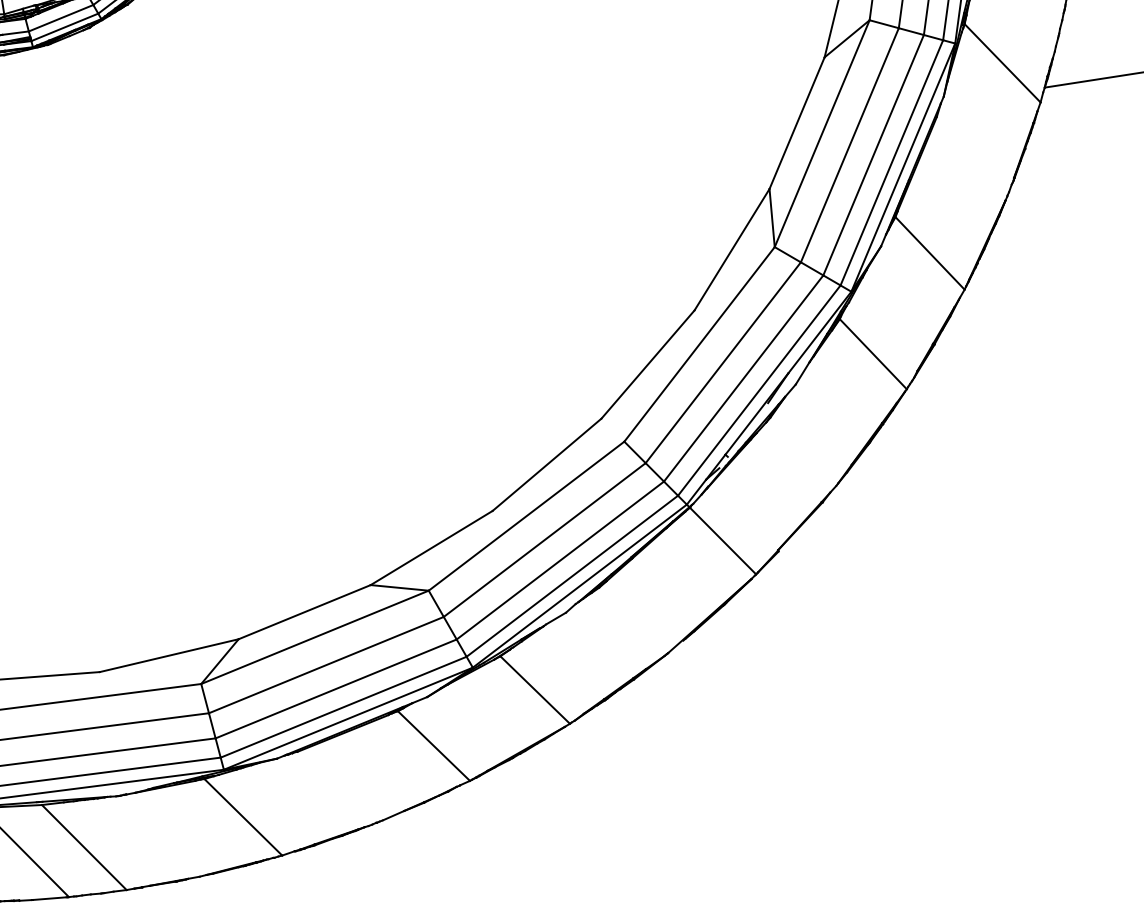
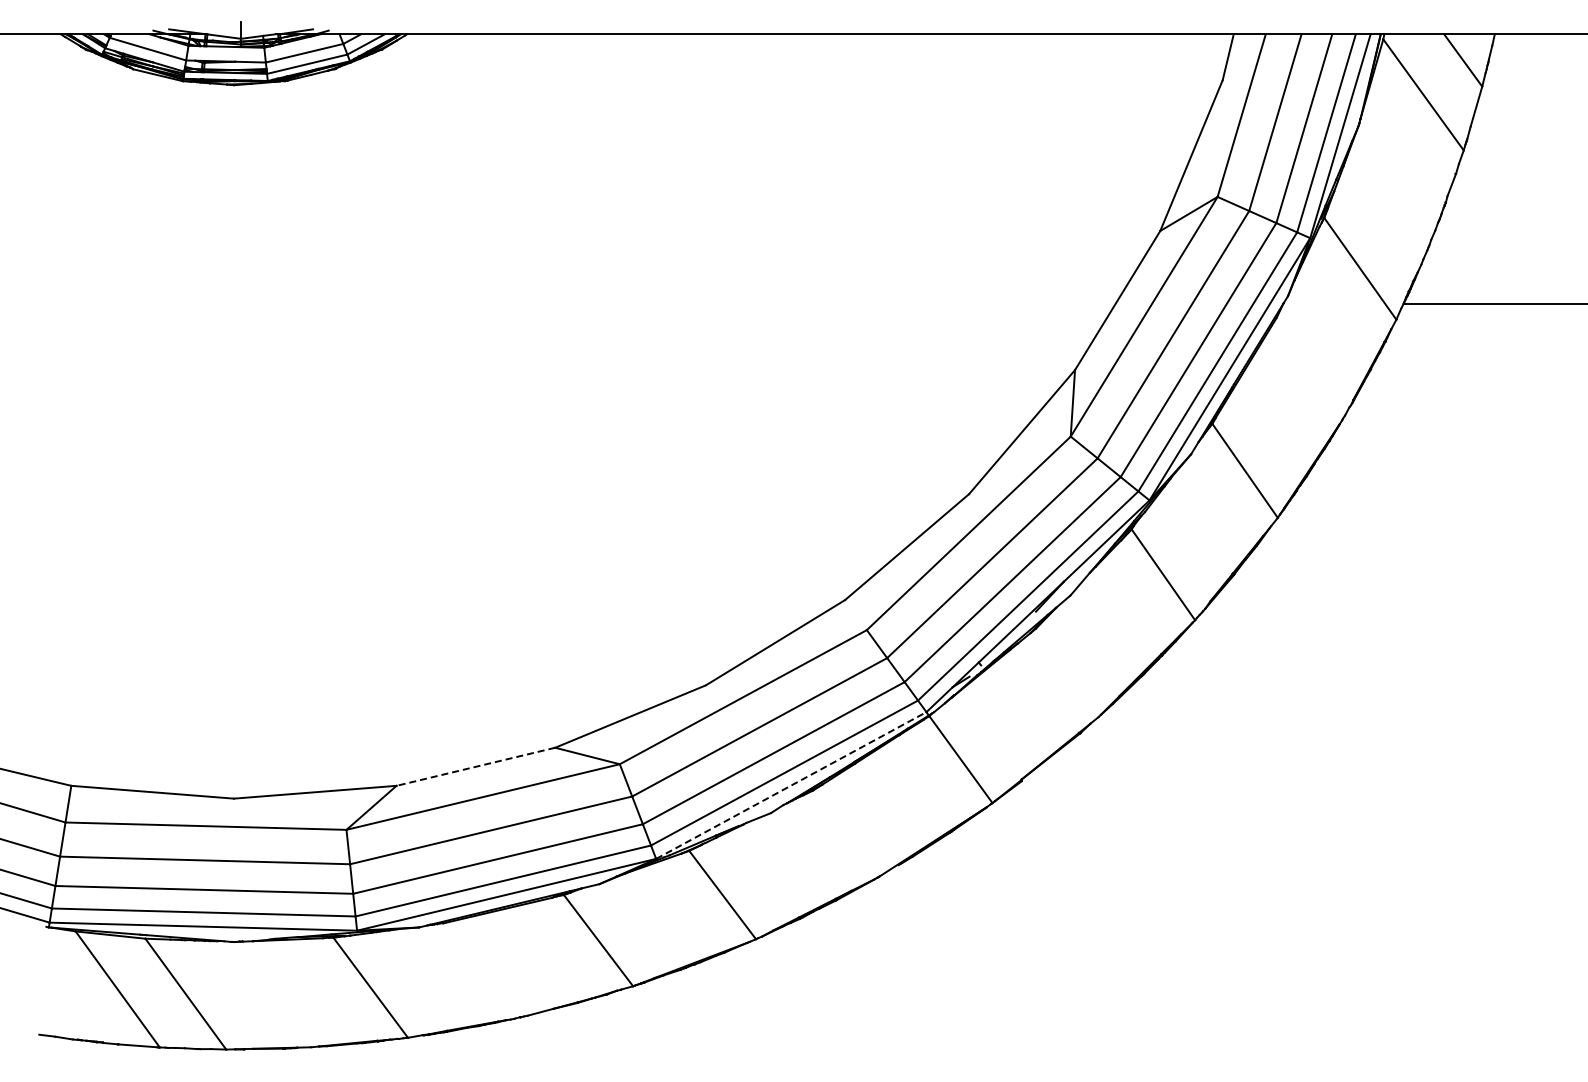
line: (580, 586) -> (791, 785), solid -> dashed
line: (304, 611) -> (475, 766), solid -> dashed

